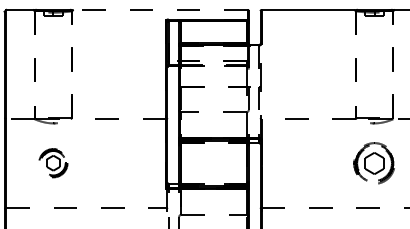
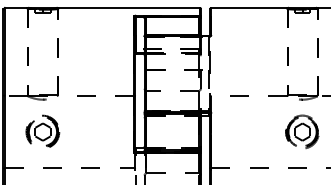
line: (160, 9) -> (129, 7), dashed -> solid
part: (53, 162) -> (43, 131), size x1.43

